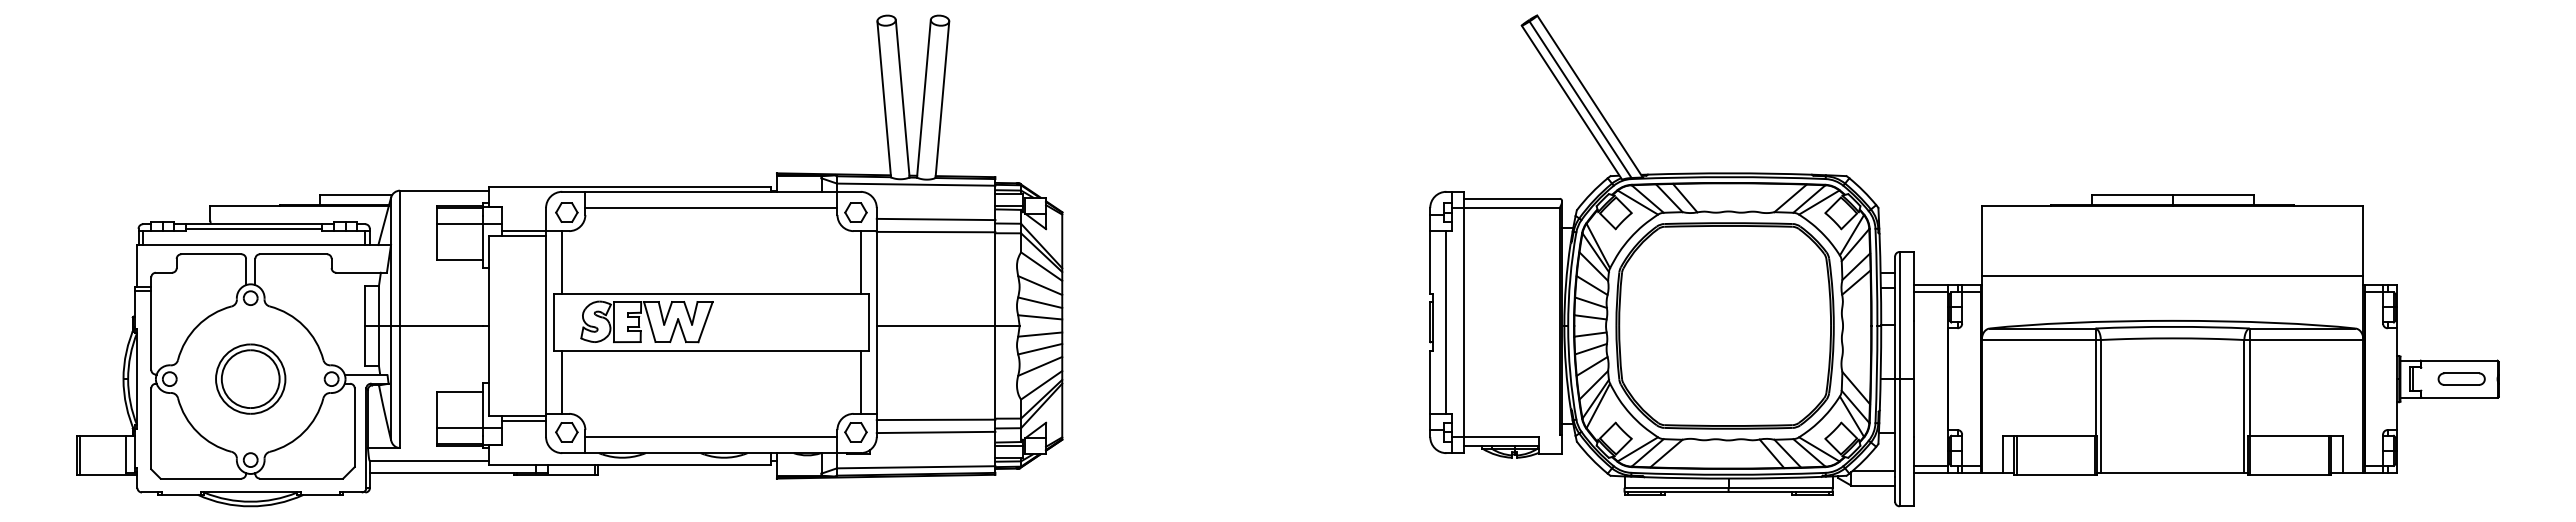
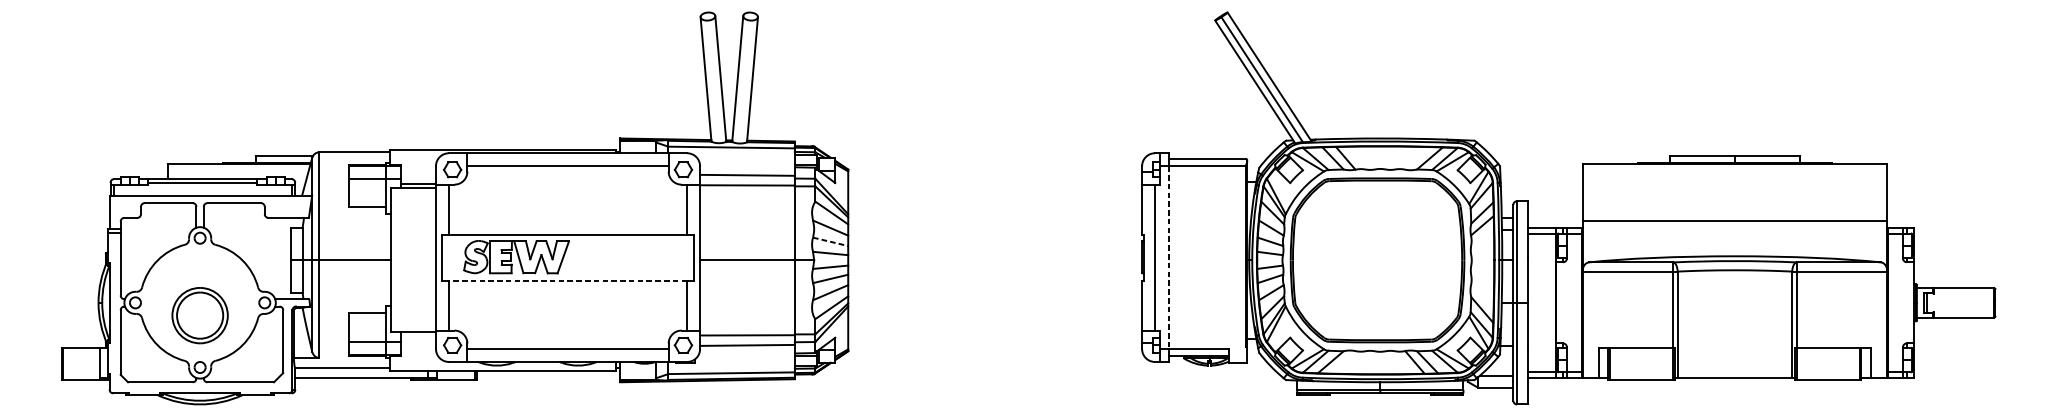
line: (1040, 302) -> (830, 241), solid -> dashed
line: (1463, 323) -> (1168, 258), solid -> dashed
line: (710, 351) -> (567, 280), solid -> dashed
part: (250, 378) -> (199, 315), moved
part: (2461, 378) -> (1965, 302), removed
line: (523, 421) -> (417, 336), removed

